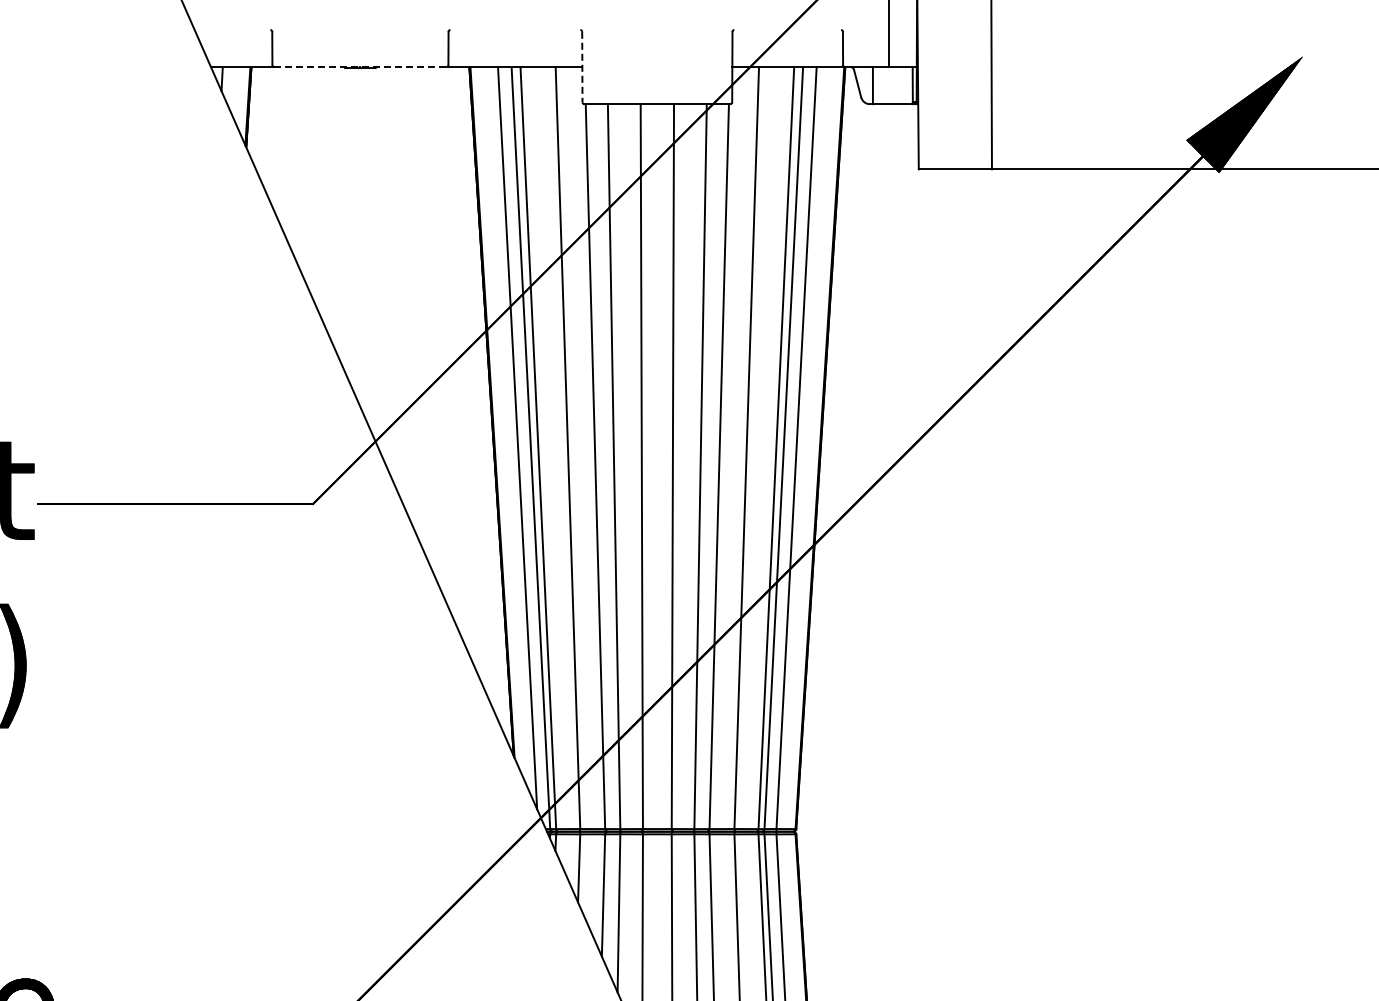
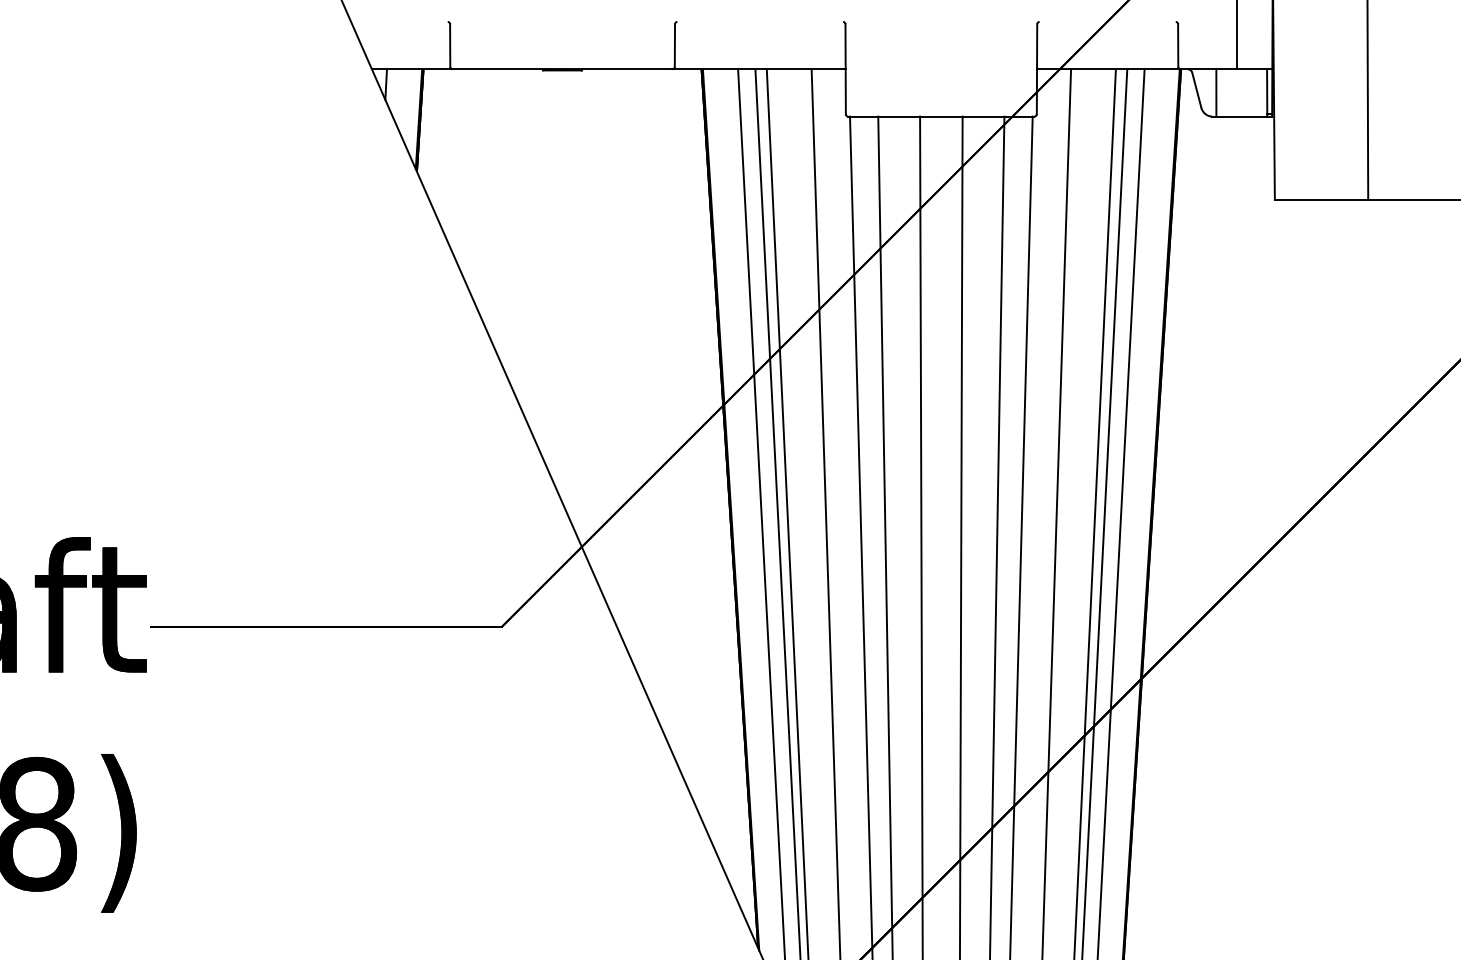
line: (360, 67) -> (562, 69), dashed -> solid
line: (582, 67) -> (845, 69), dashed -> solid

